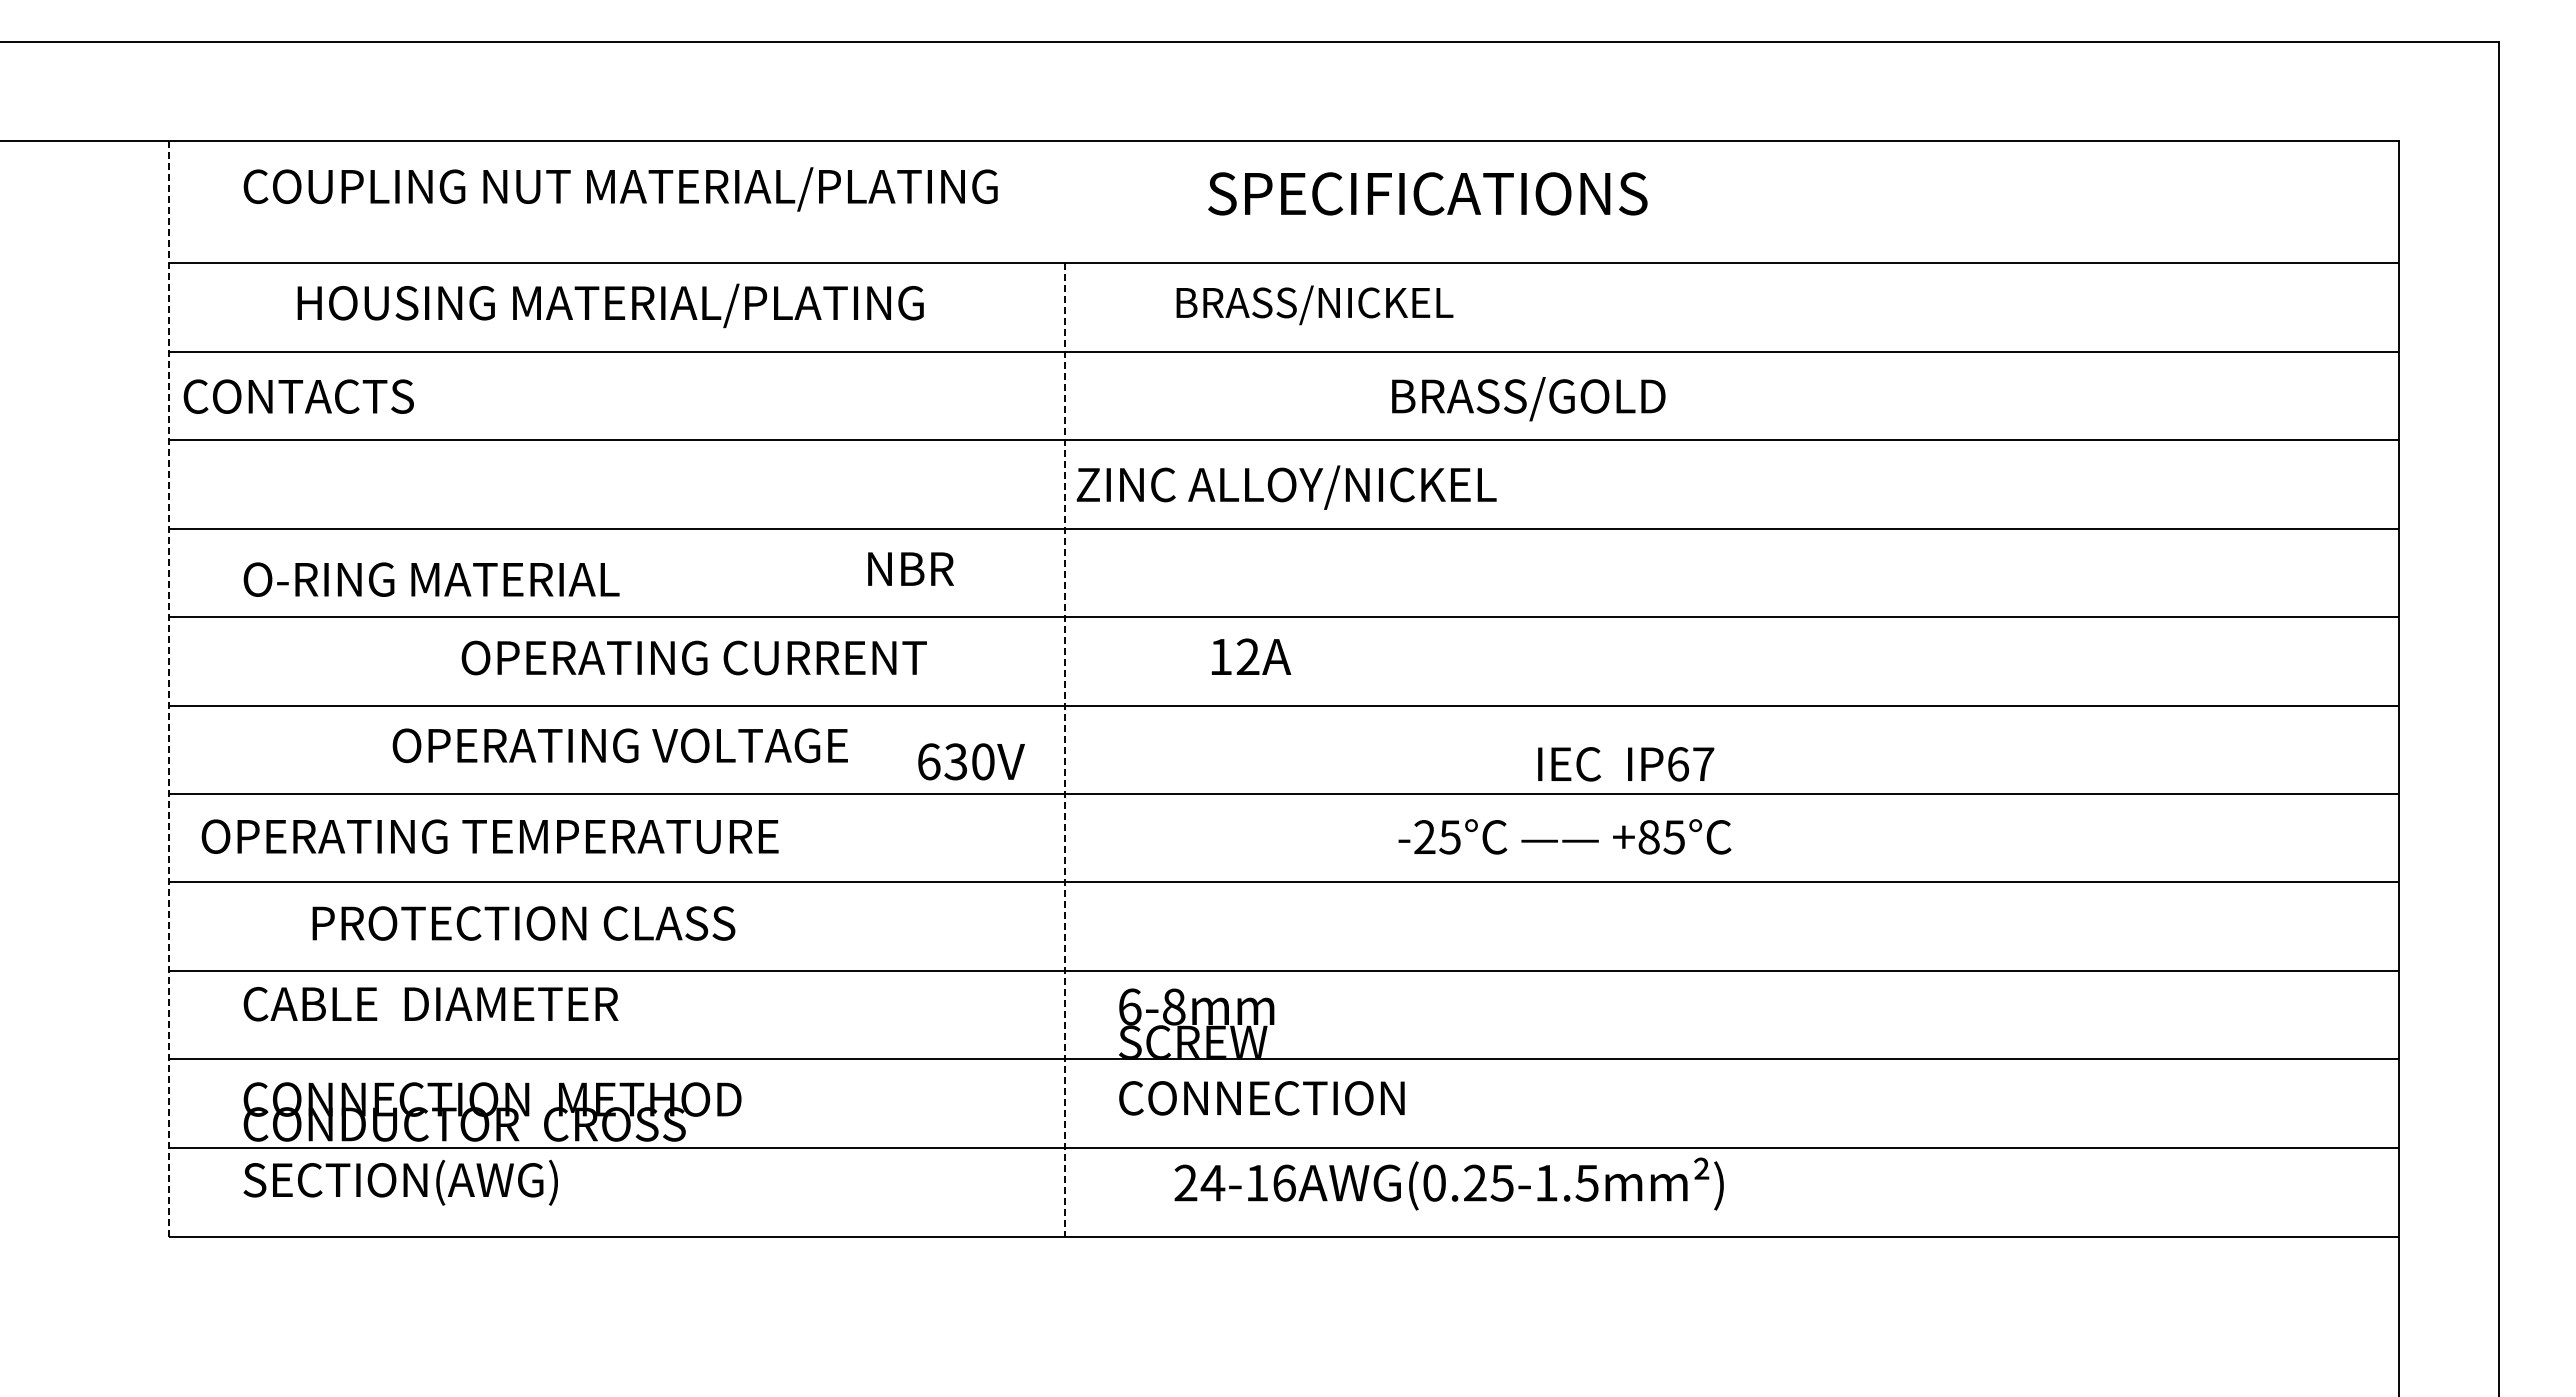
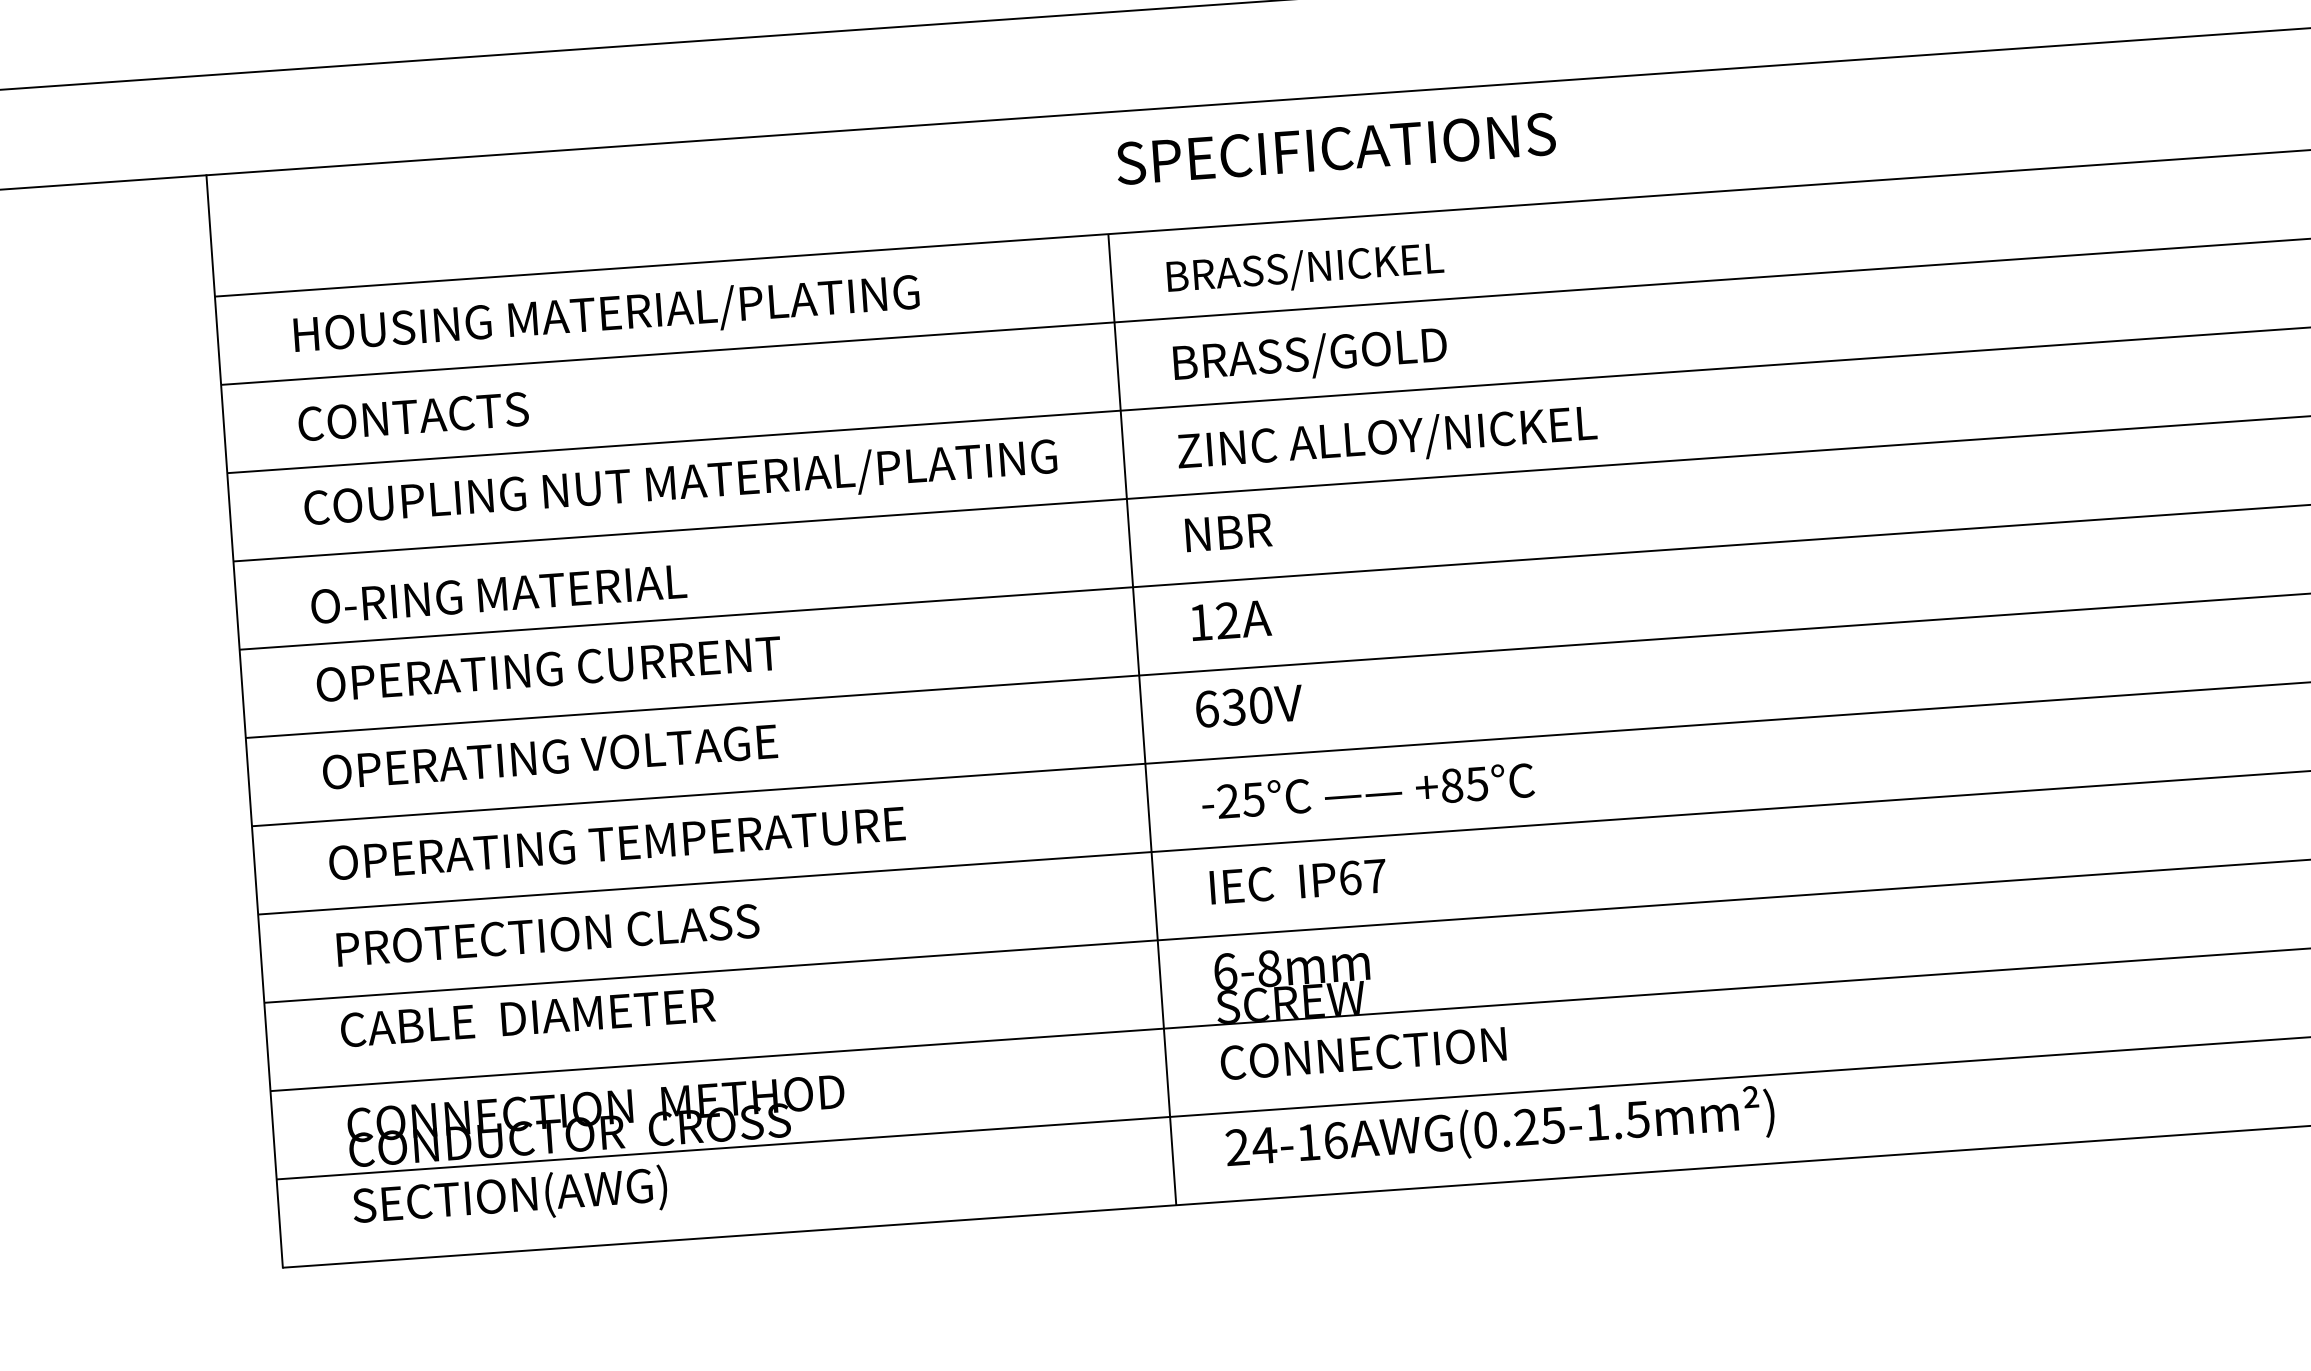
text: (620, 189) -> (680, 485), moved
text: (1427, 193) -> (1335, 148), moved
text: (610, 305) -> (606, 315), moved
text: (1314, 305) -> (1305, 269), moved
text: (298, 396) -> (413, 416), moved
text: (1528, 399) -> (1310, 356), moved
text: (1286, 487) -> (1387, 439), moved
text: (910, 568) -> (1228, 531), moved
text: (1251, 656) -> (1231, 619), moved
text: (693, 657) -> (548, 668), moved
line: (169, 688) -> (244, 721), dashed -> solid
text: (619, 745) -> (549, 756), moved
line: (1064, 749) -> (1142, 719), dashed -> solid
text: (971, 761) -> (1249, 705), moved
text: (1626, 764) -> (1298, 881), moved
text: (489, 836) -> (616, 843), moved
text: (1564, 836) -> (1367, 790), moved
text: (523, 923) -> (547, 935), moved
text: (1448, 1183) -> (1499, 1129), moved

